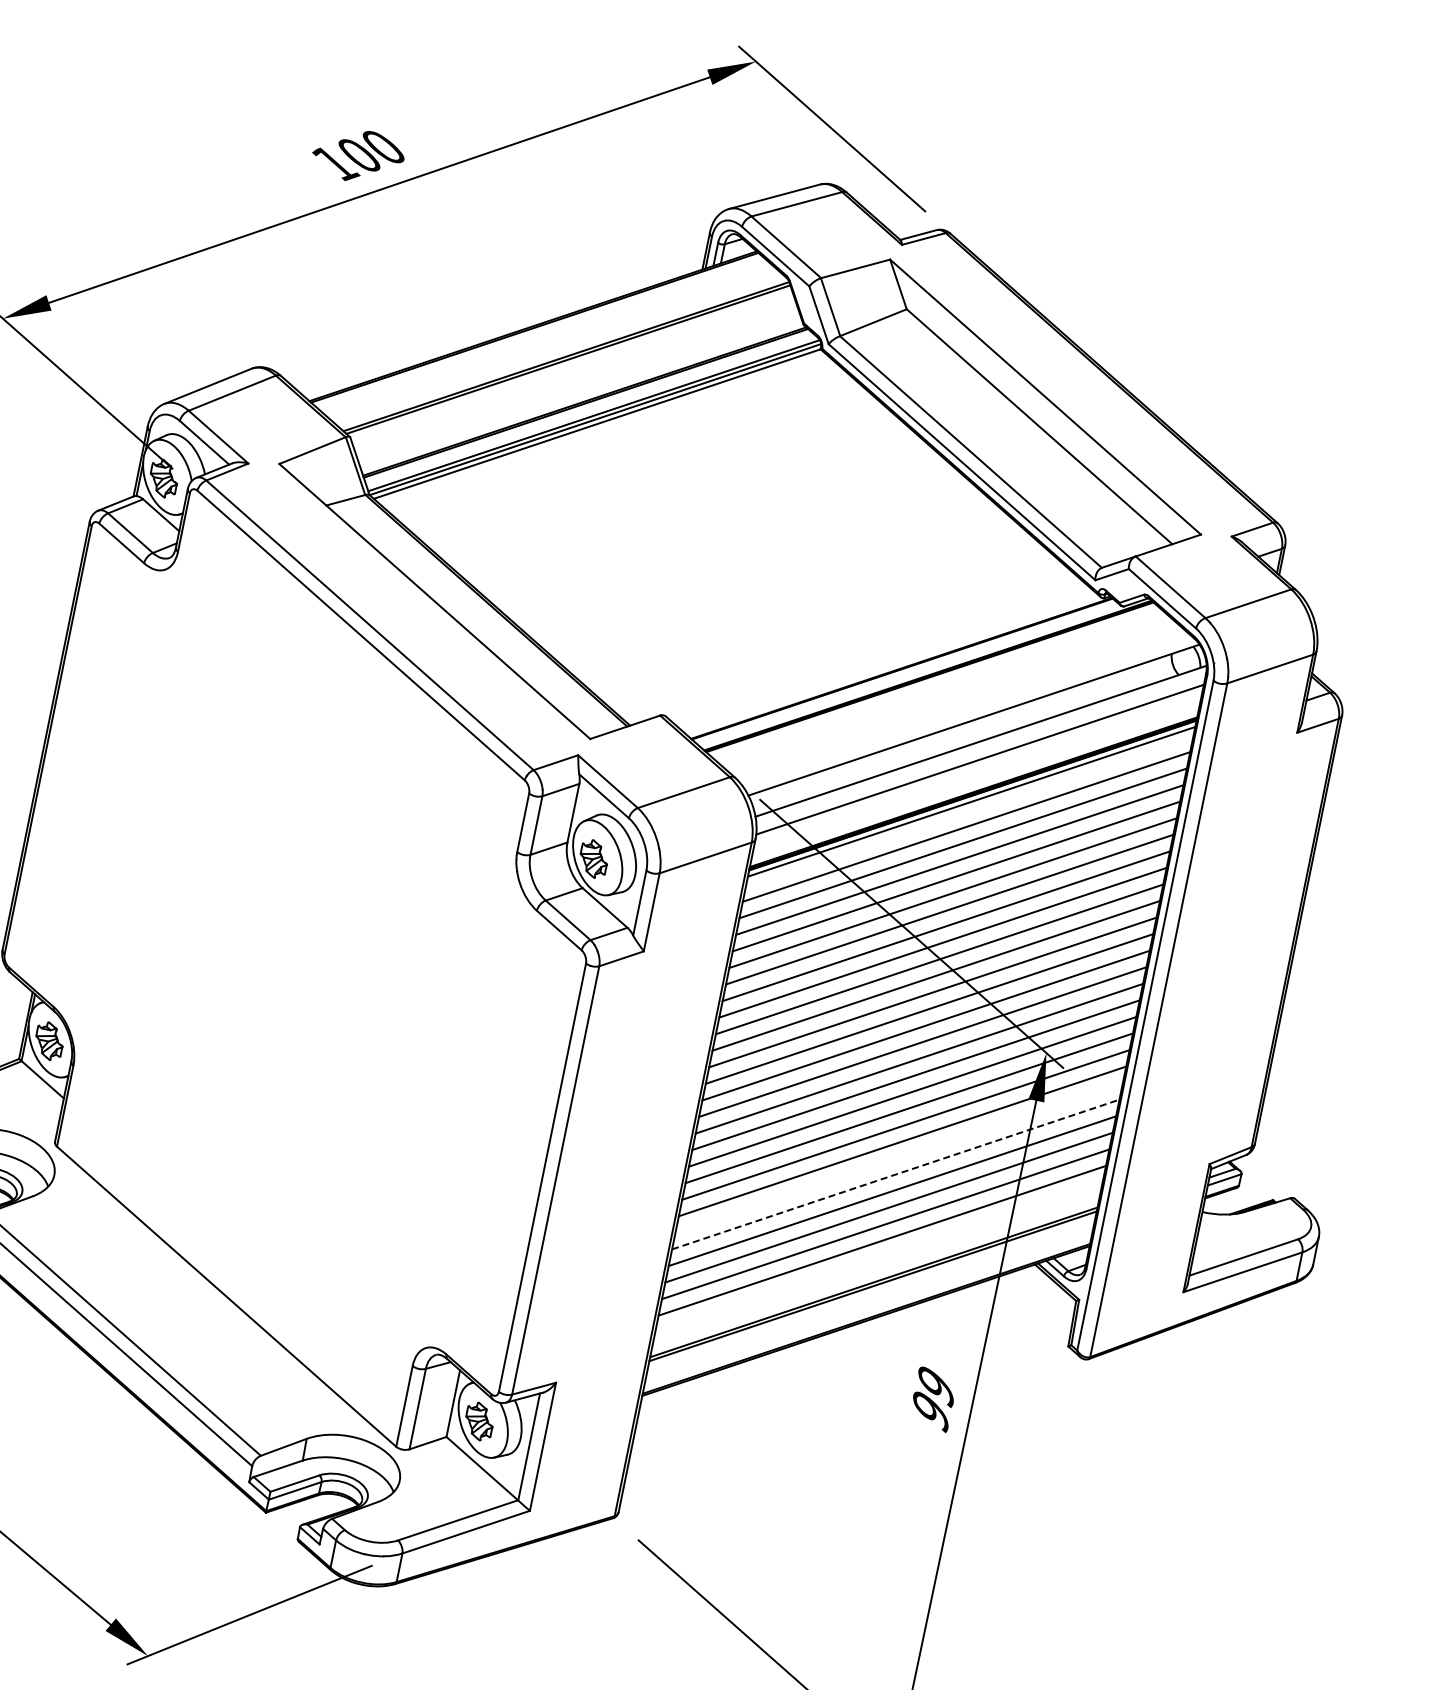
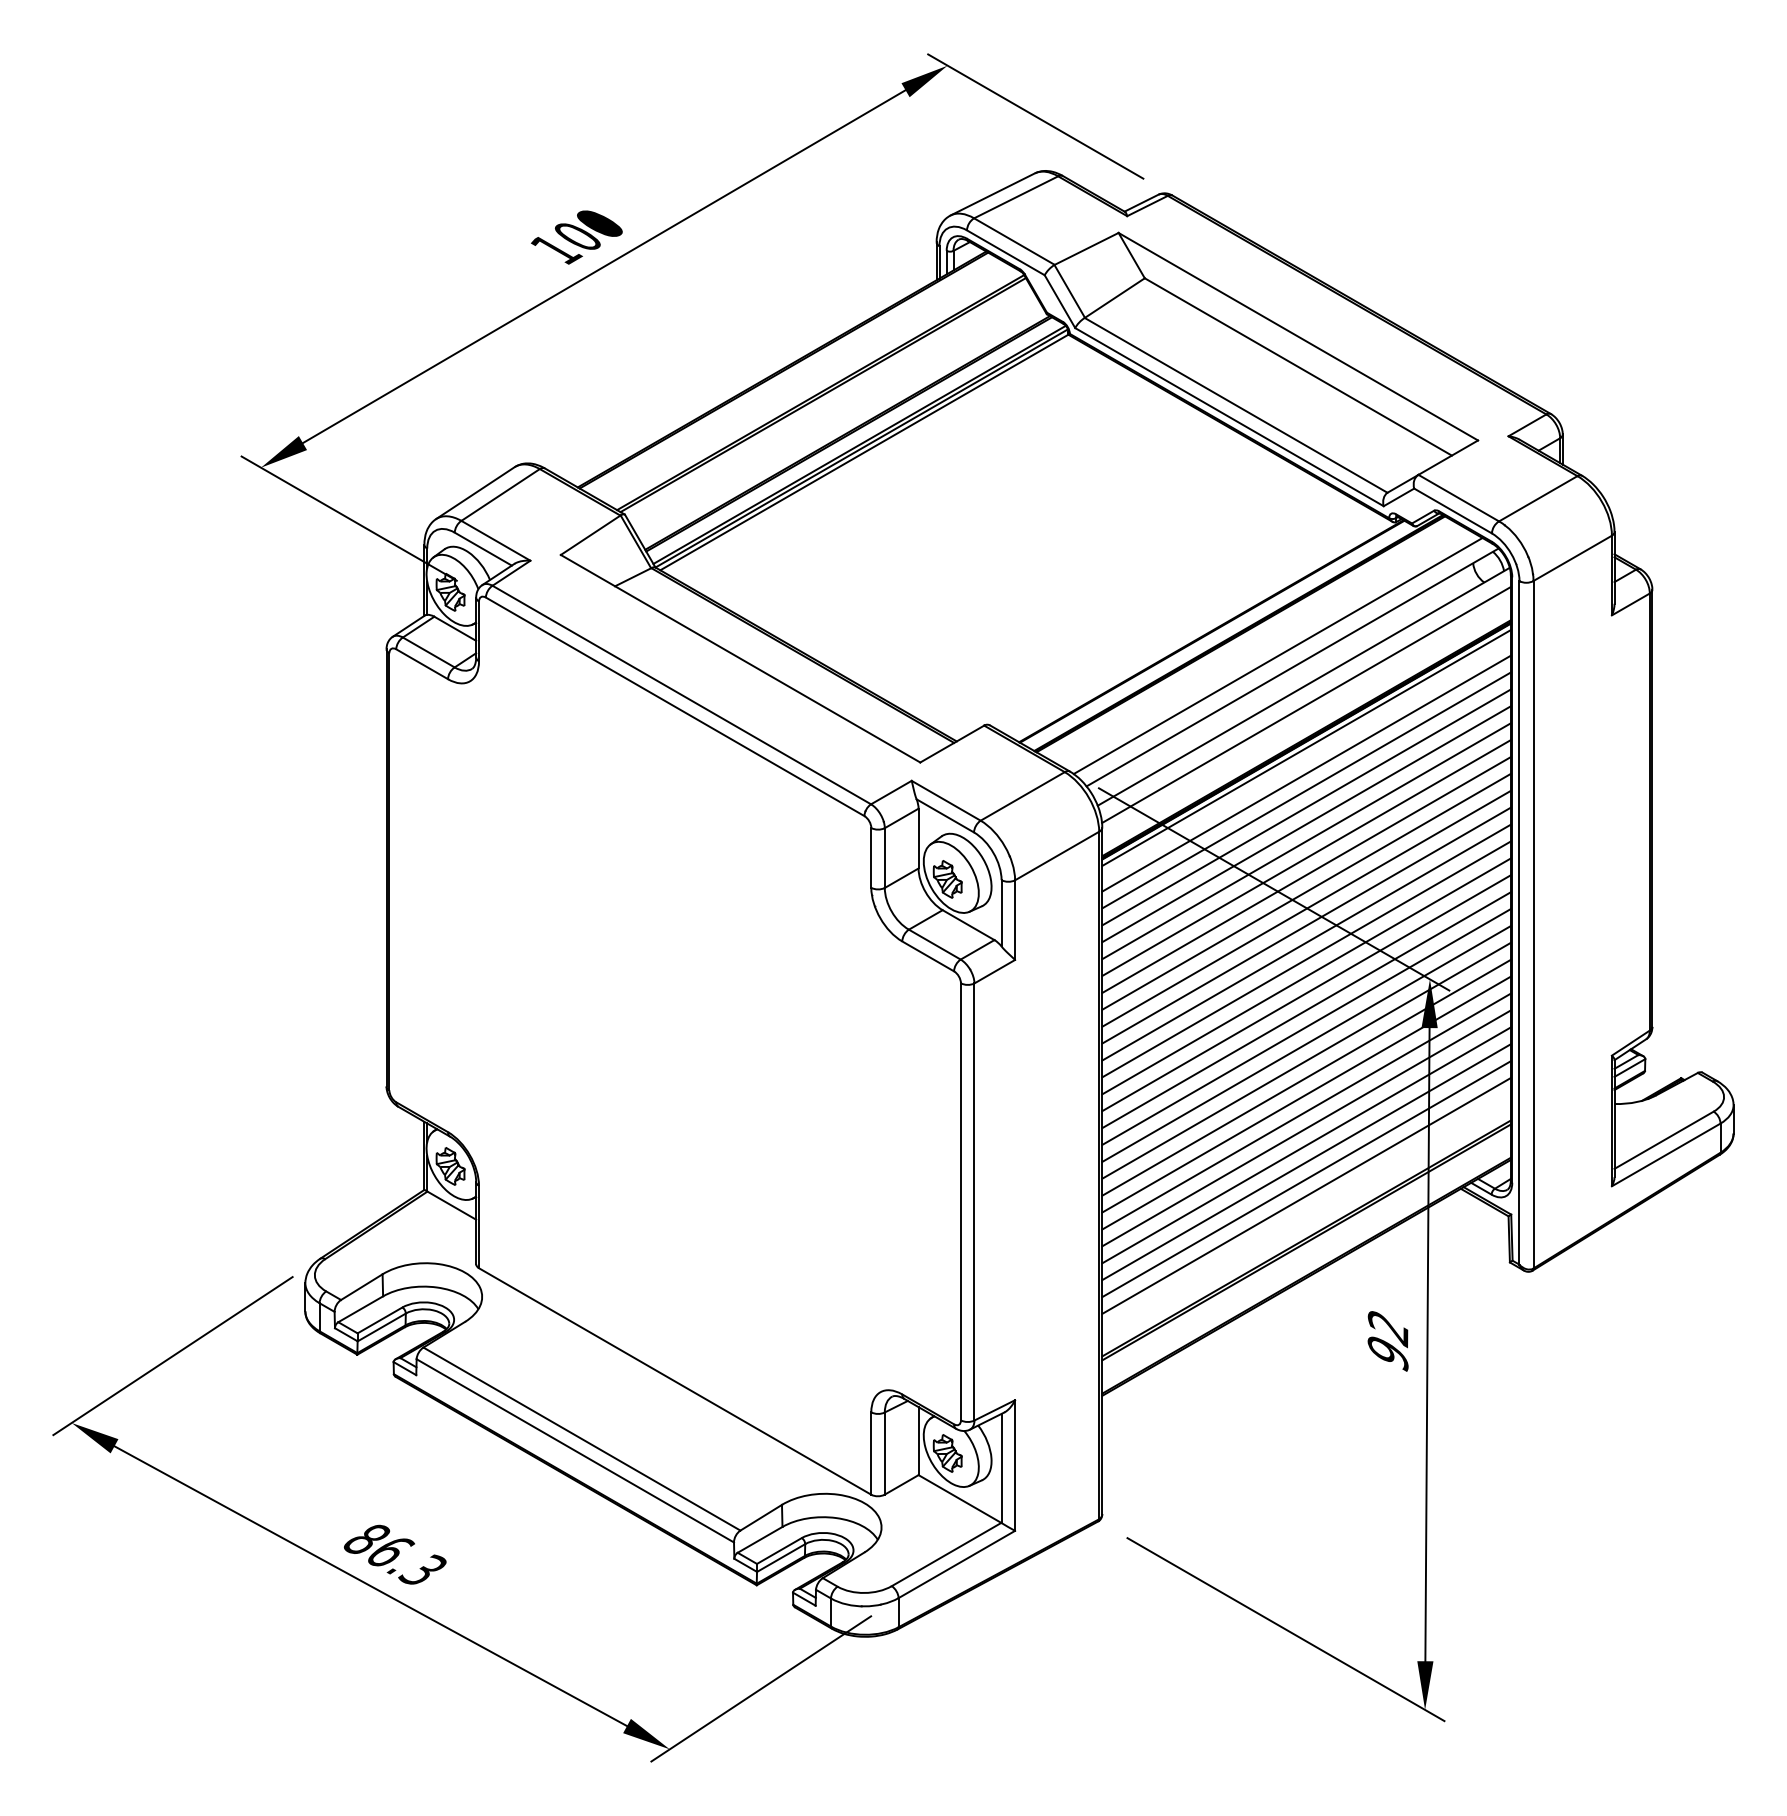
line: (961, 706) -> (1277, 656), added
line: (899, 1157) -> (1306, 1111), added
line: (895, 1174) -> (1306, 1128), dashed -> solid
text: (935, 1387) -> (1387, 1329), 99 -> 92

